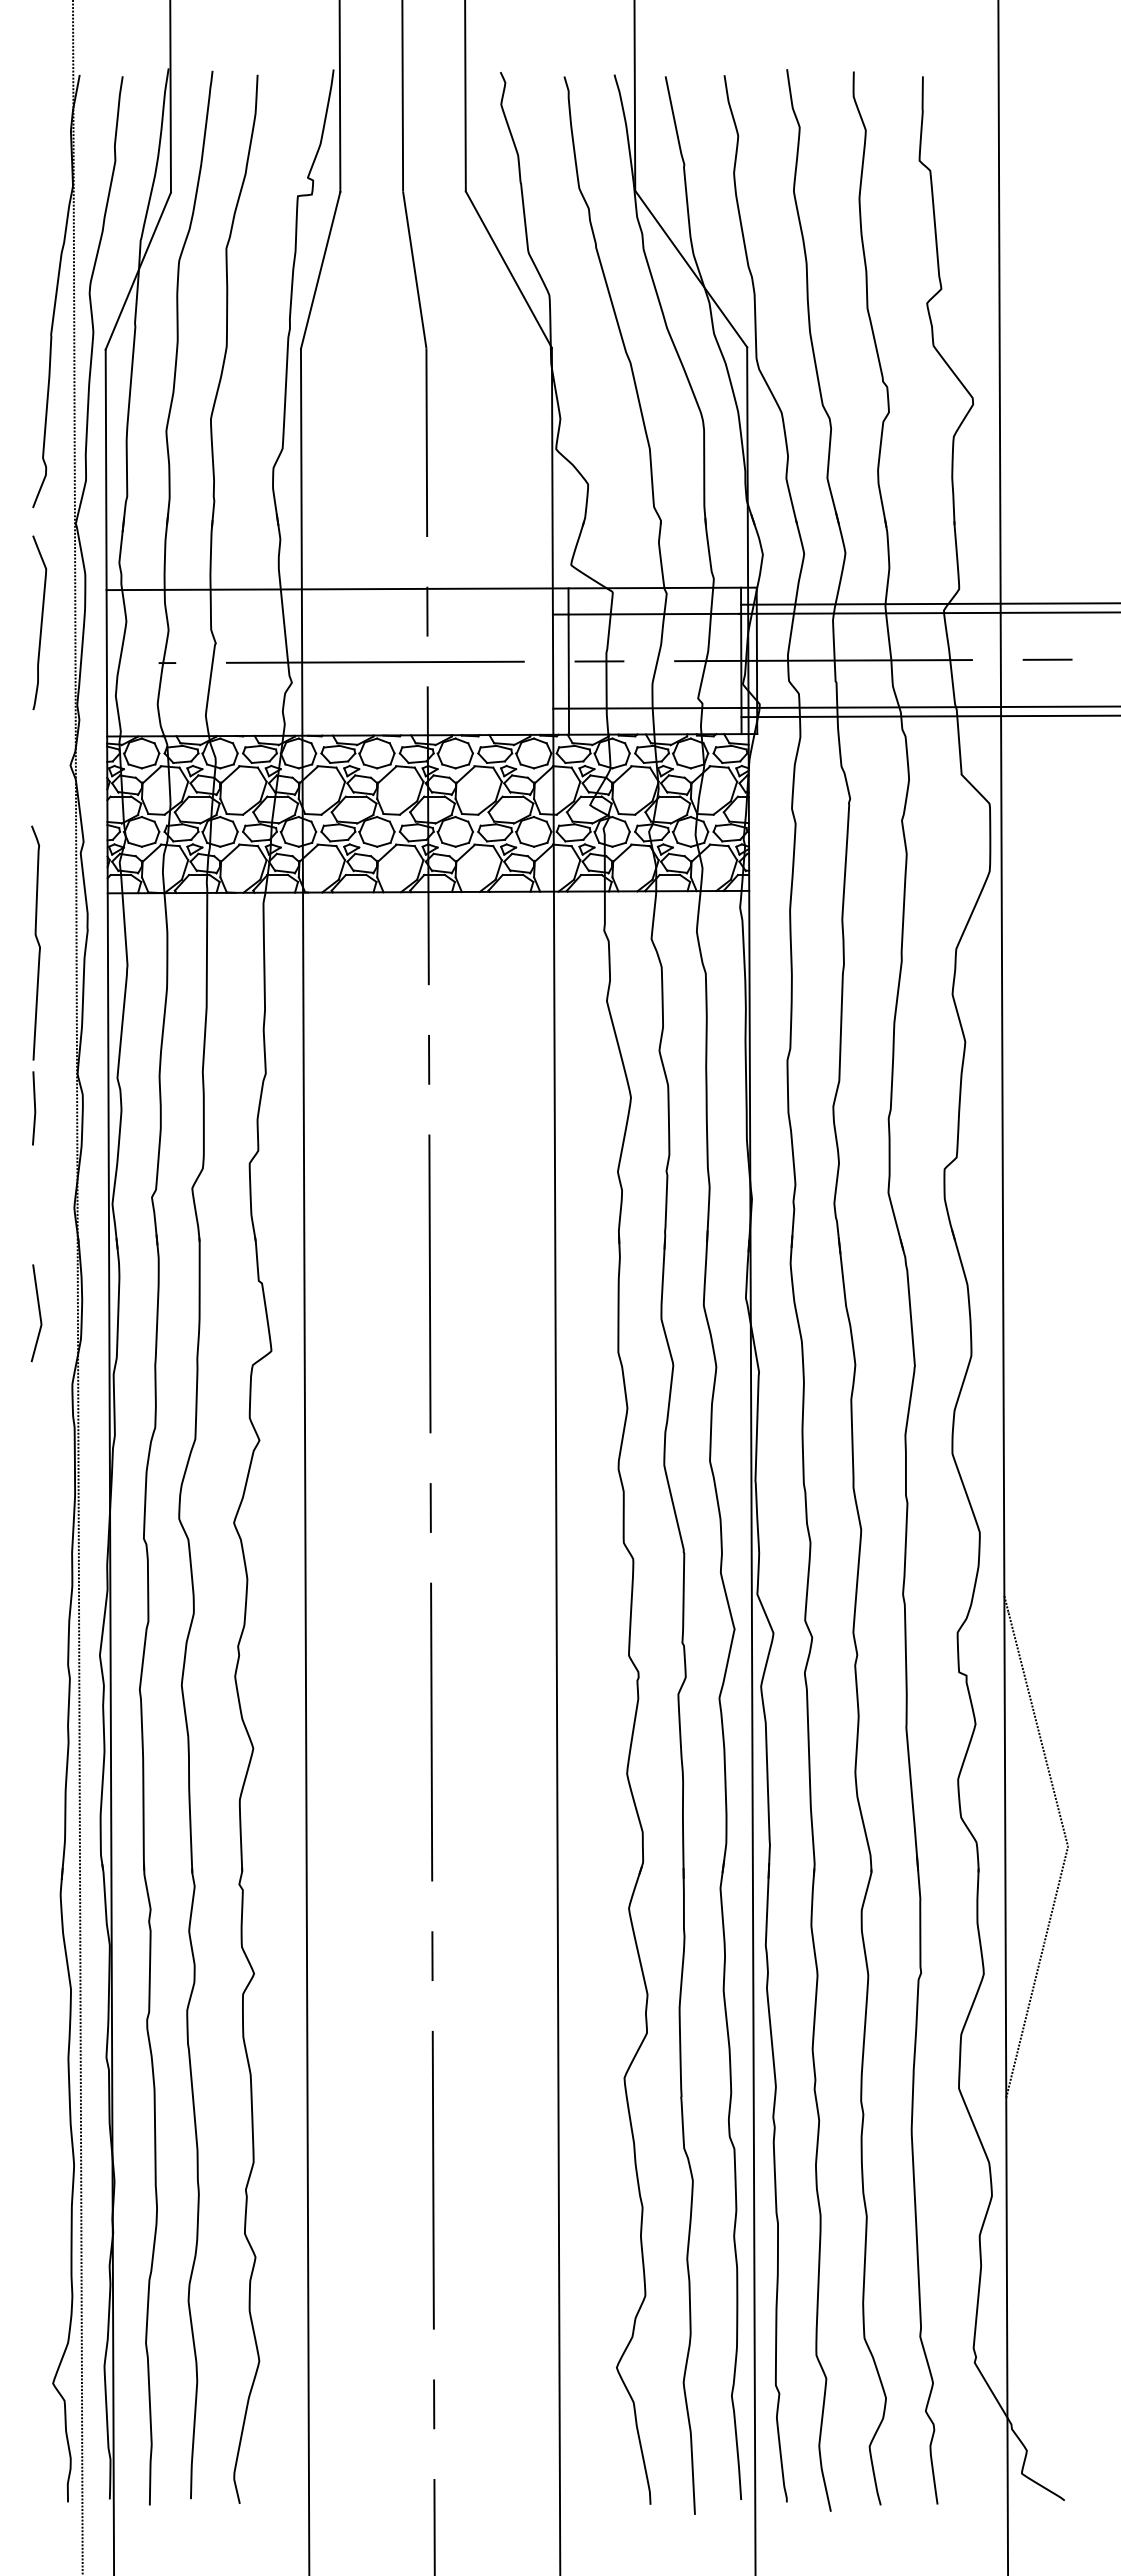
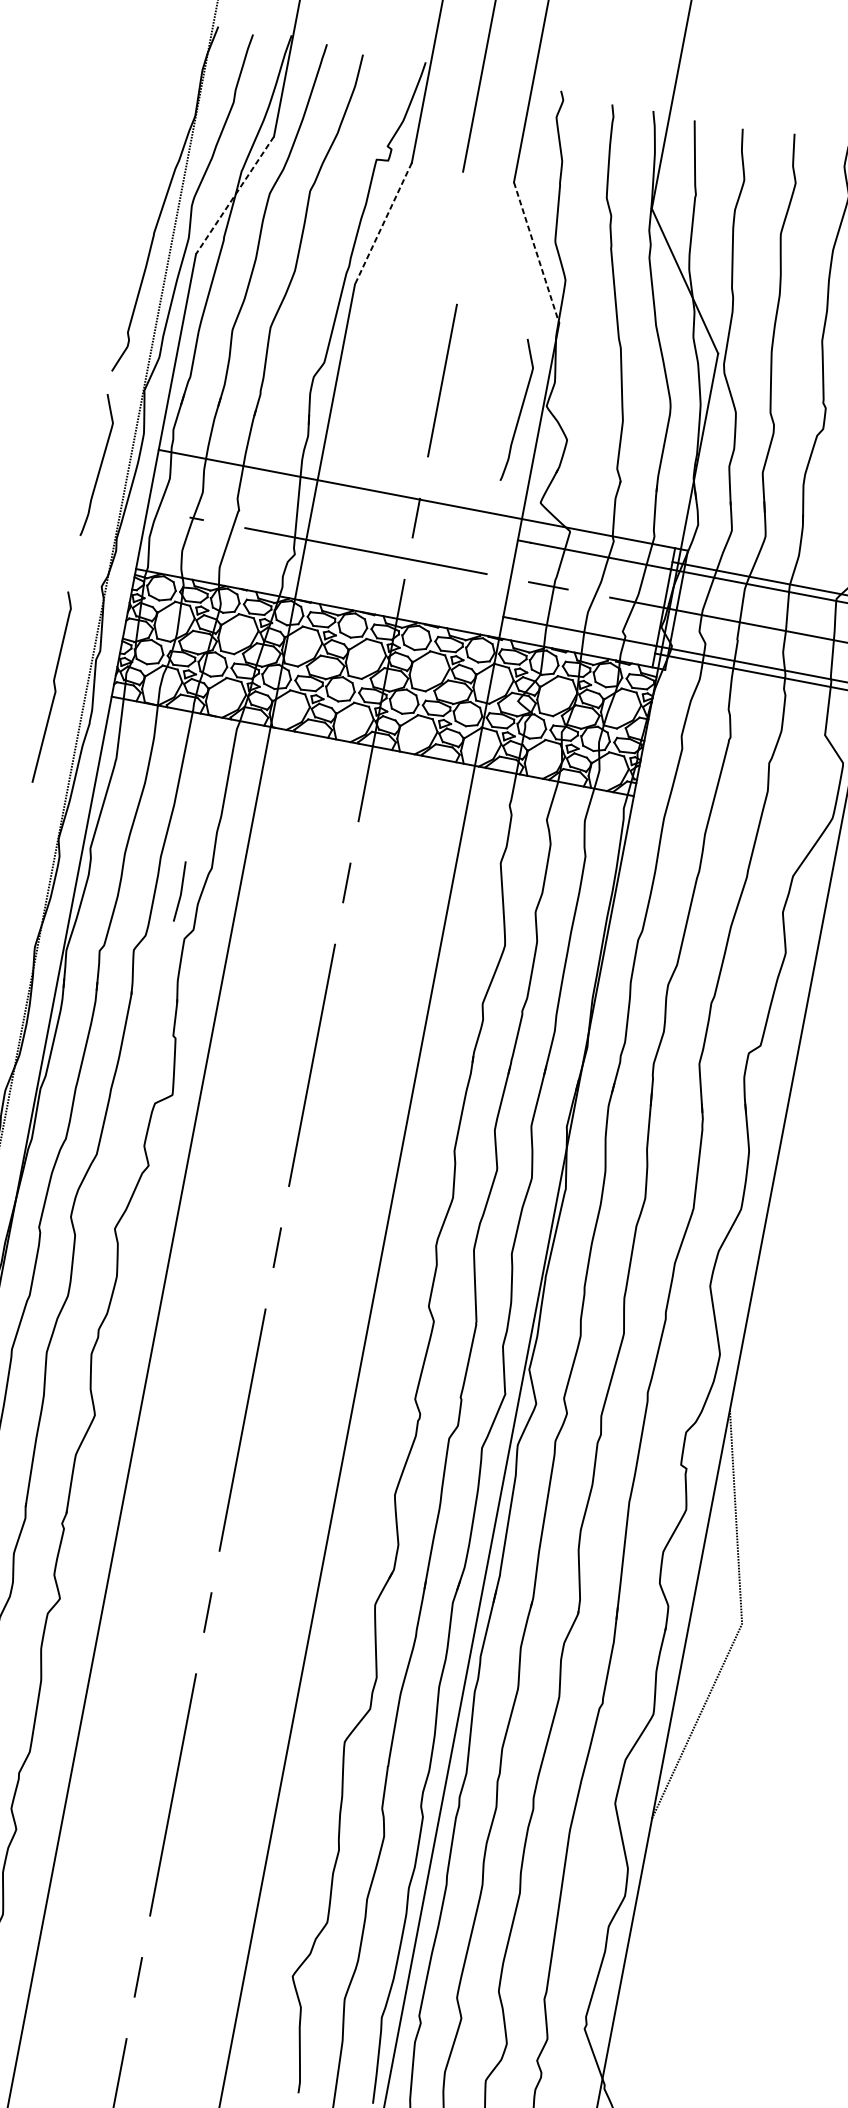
line: (414, 269) -> (459, 237), removed
line: (320, 270) -> (383, 223), solid -> dashed
line: (509, 270) -> (537, 253), solid -> dashed
line: (138, 271) -> (235, 195), solid -> dashed
curve: (525, 460) -> (519, 410), added
line: (568, 661) -> (523, 580), removed
curve: (37, 942) -> (54, 687), moved
curve: (34, 1108) -> (180, 891), moved

